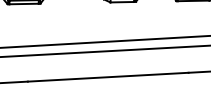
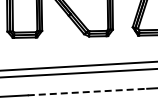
line: (108, 77) -> (87, 92), solid -> dashed

